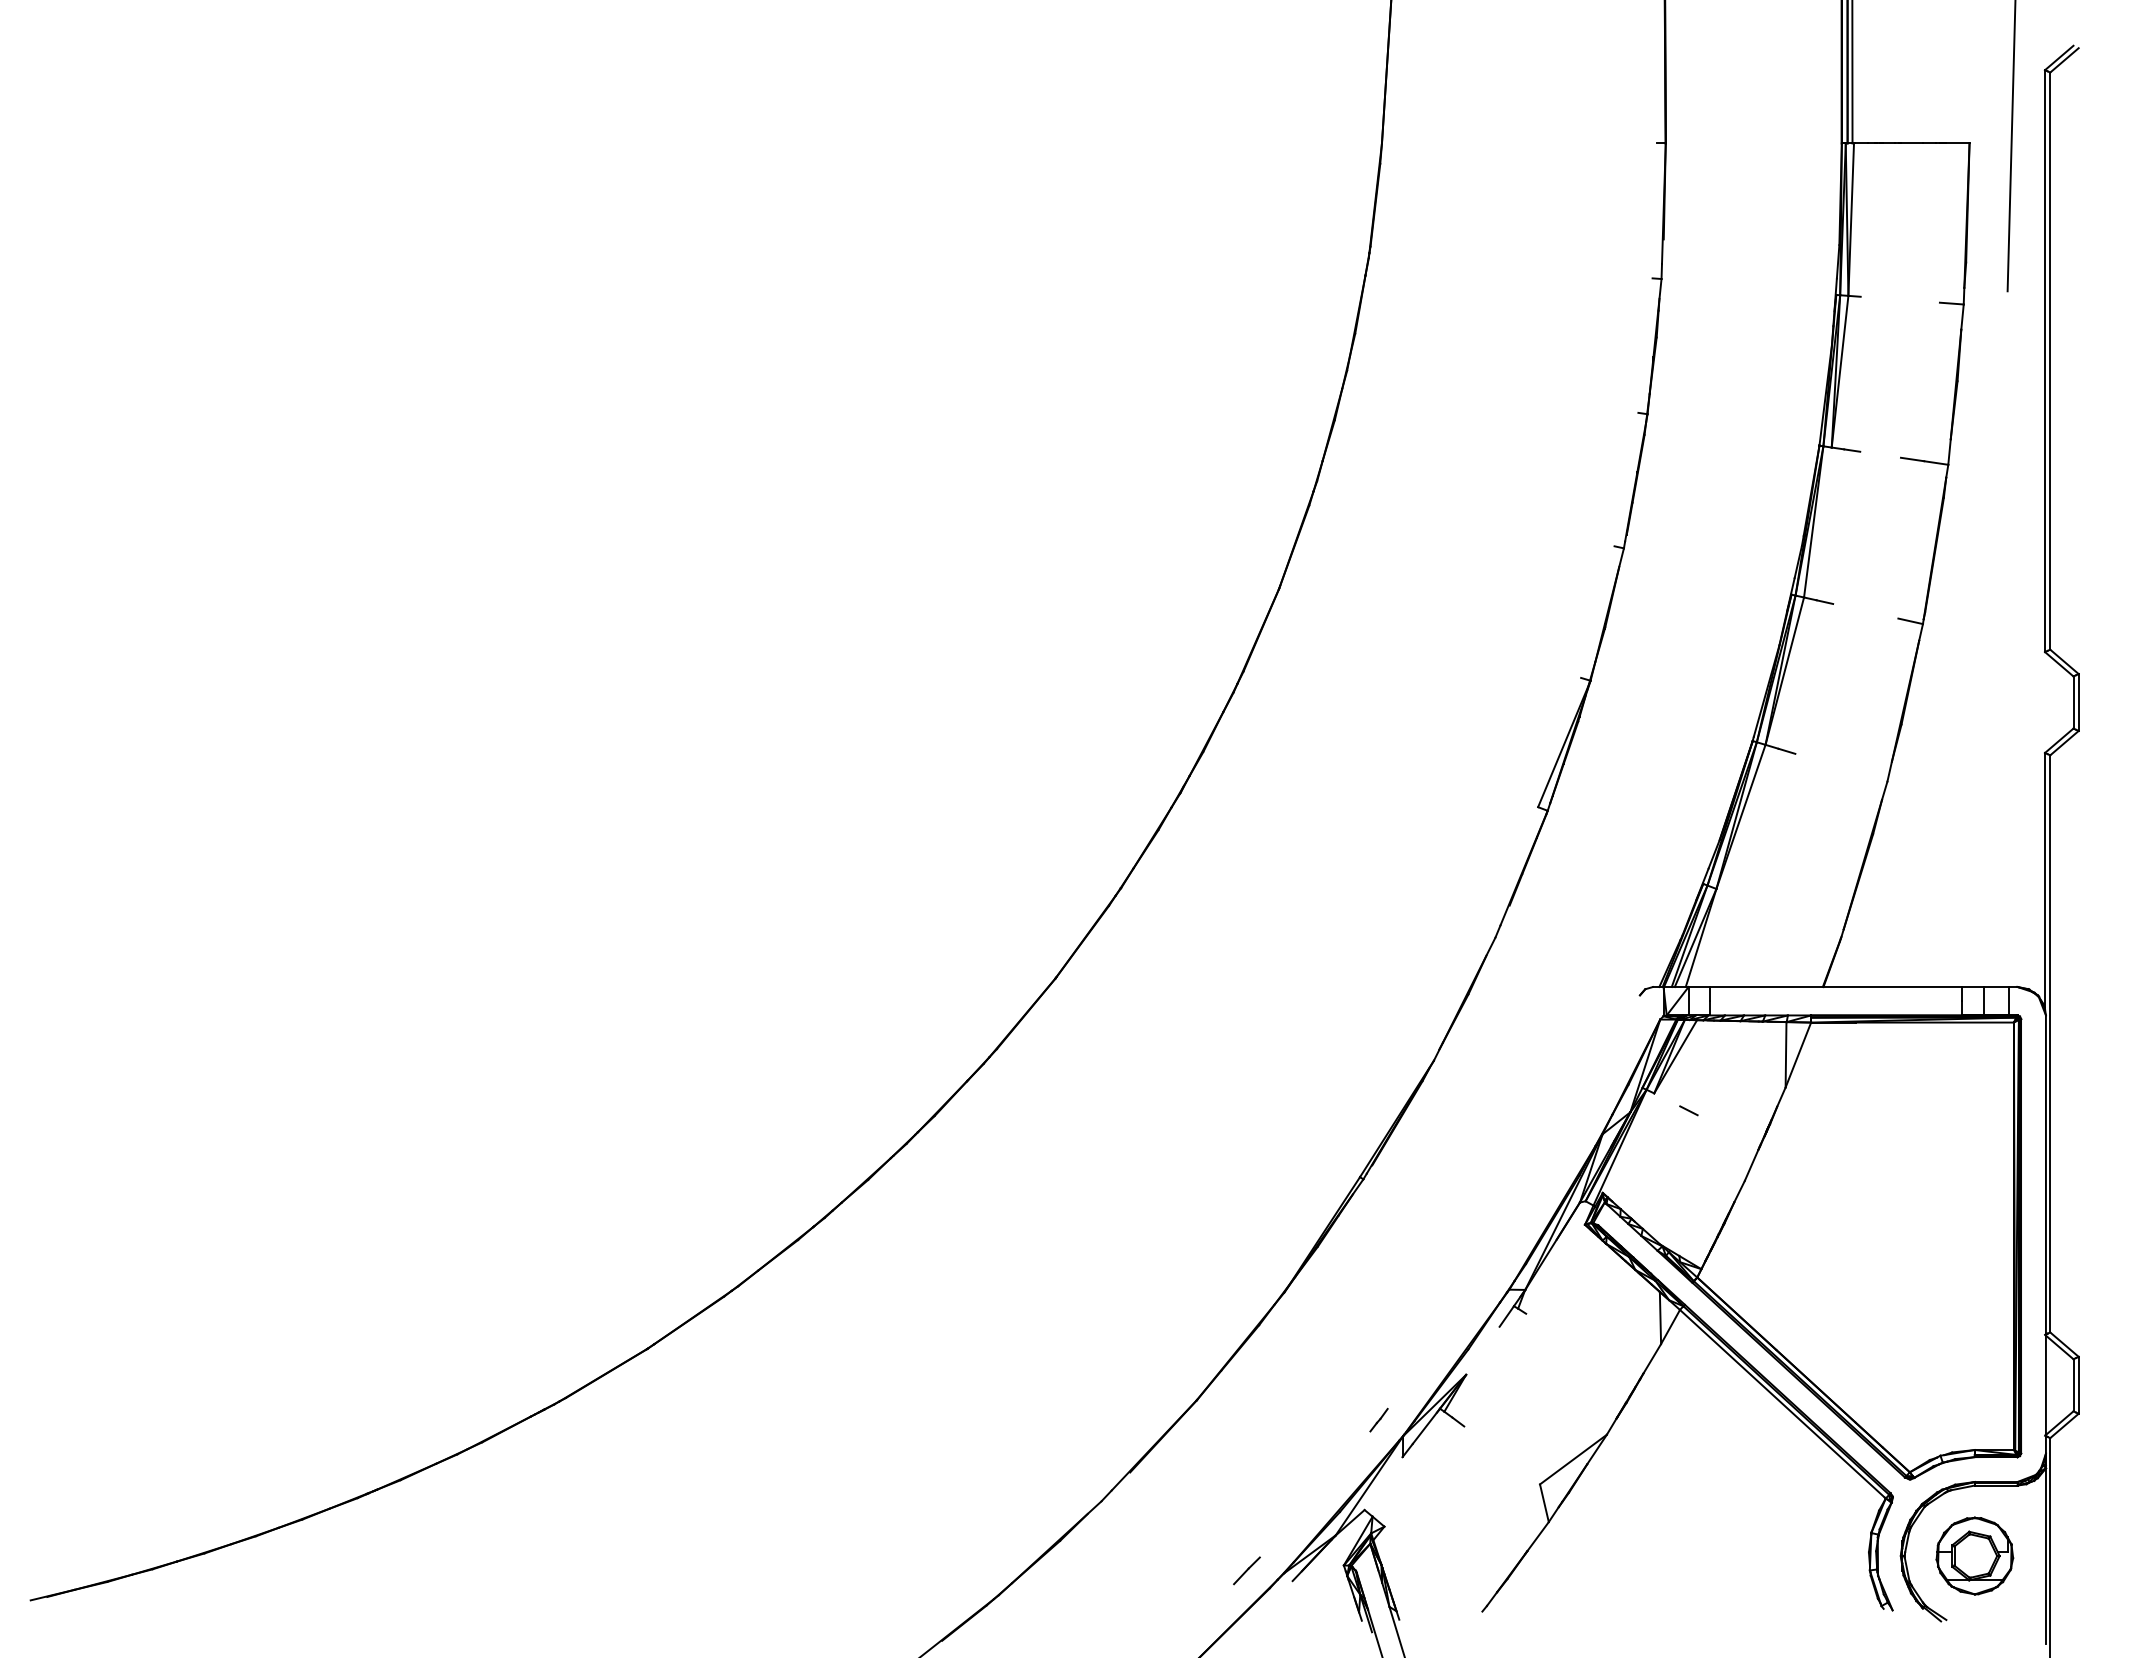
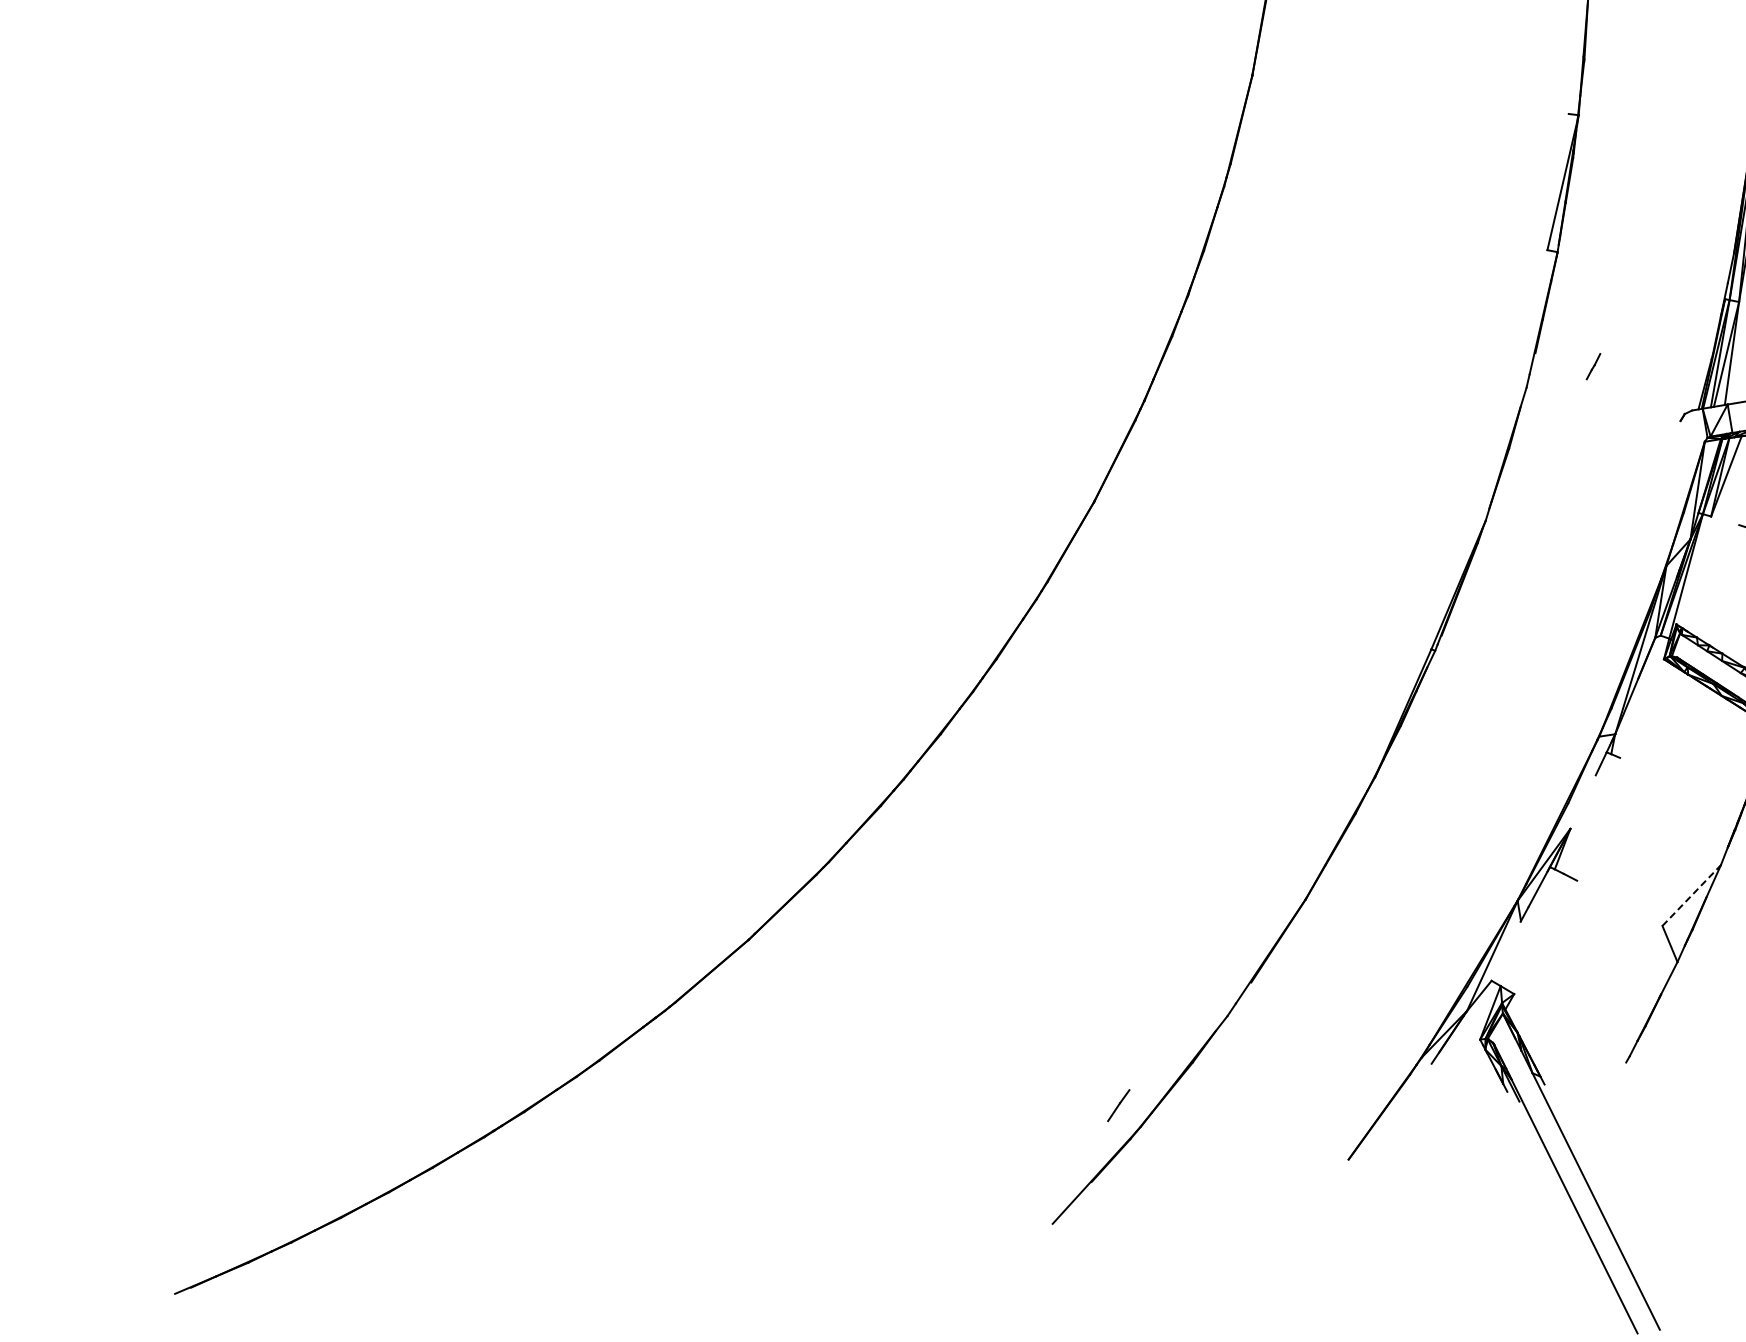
line: (1378, 1419) -> (1592, 366), moved
line: (1573, 1459) -> (1691, 895), solid -> dashed
line: (1246, 1570) -> (1118, 1105), moved

